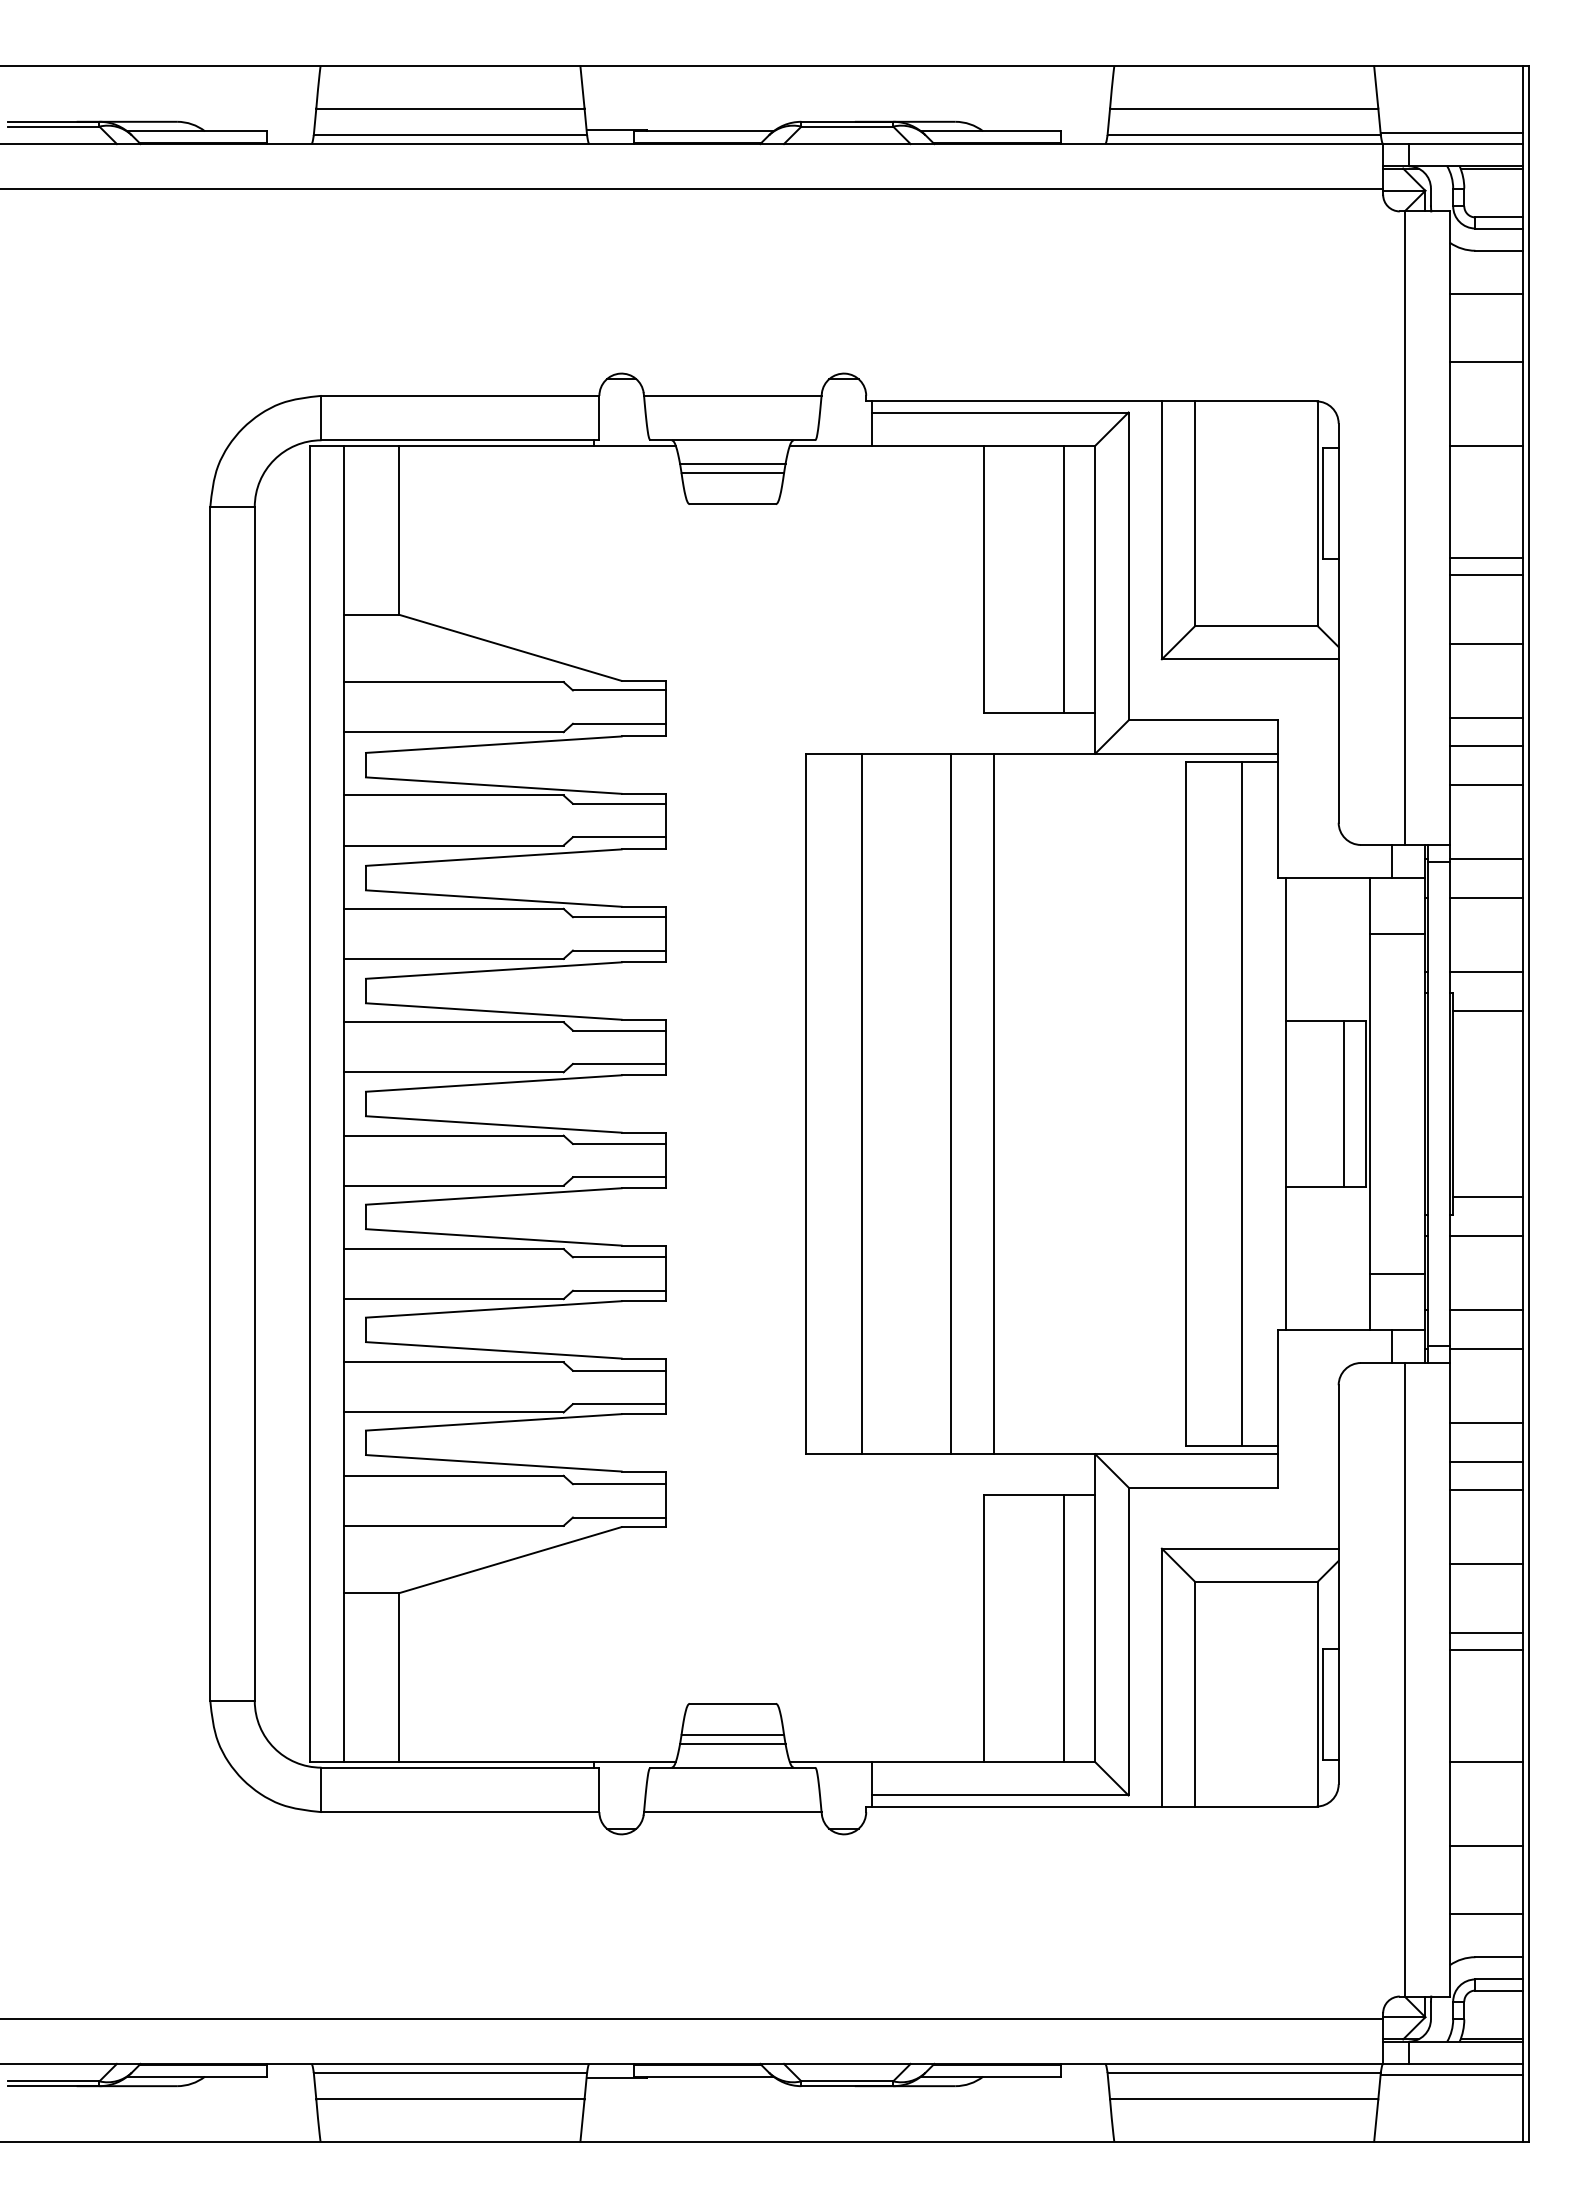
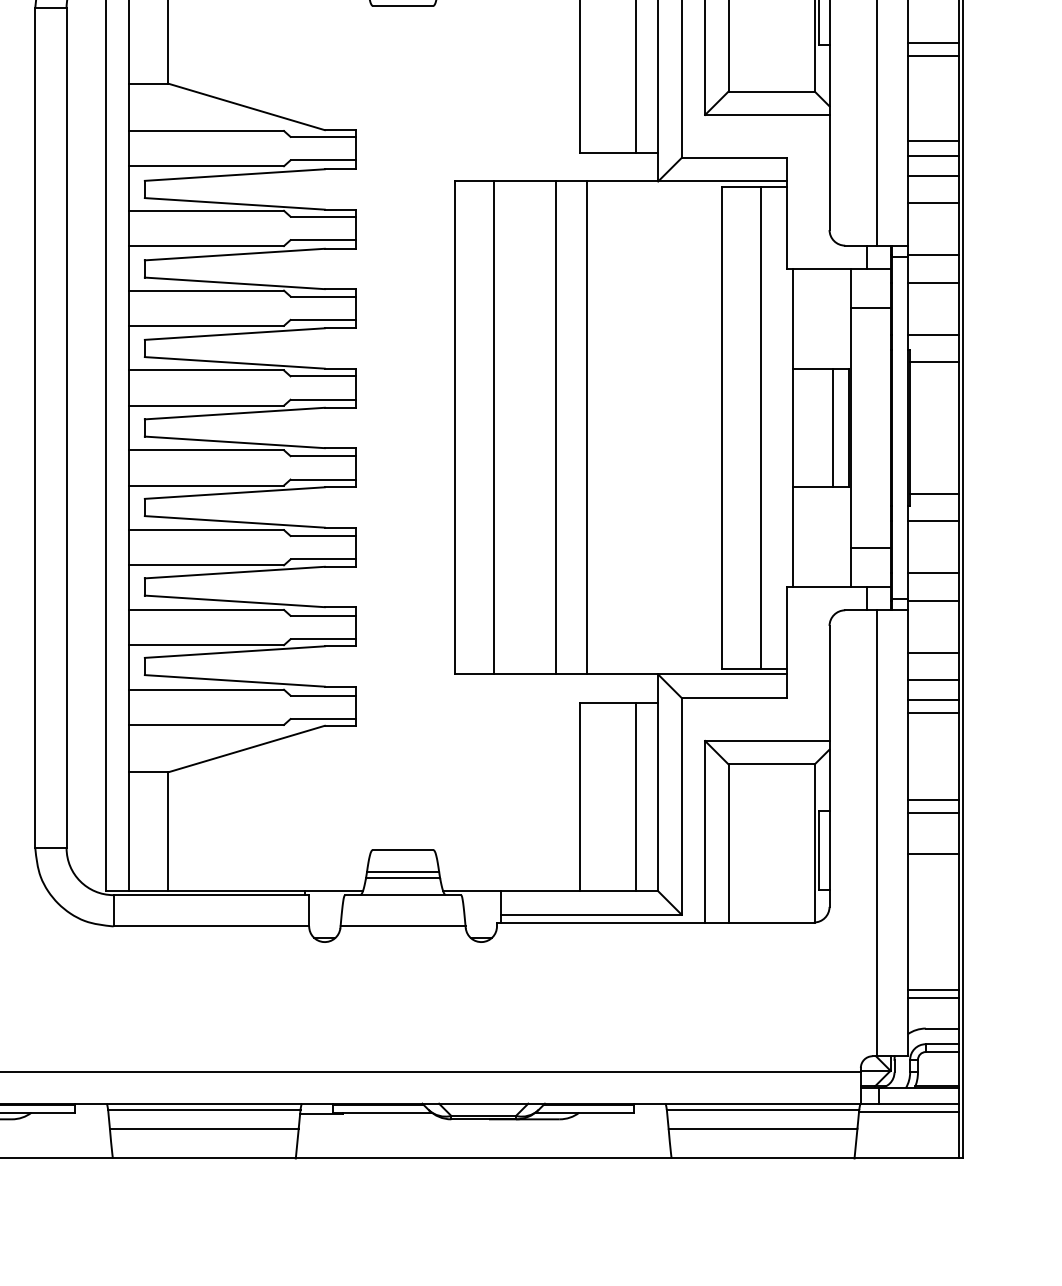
line: (1486, 643) -> (933, 141), moved
line: (1486, 1564) -> (933, 713), moved
line: (1486, 1761) -> (933, 853), moved
line: (1486, 1845) -> (933, 990), moved

